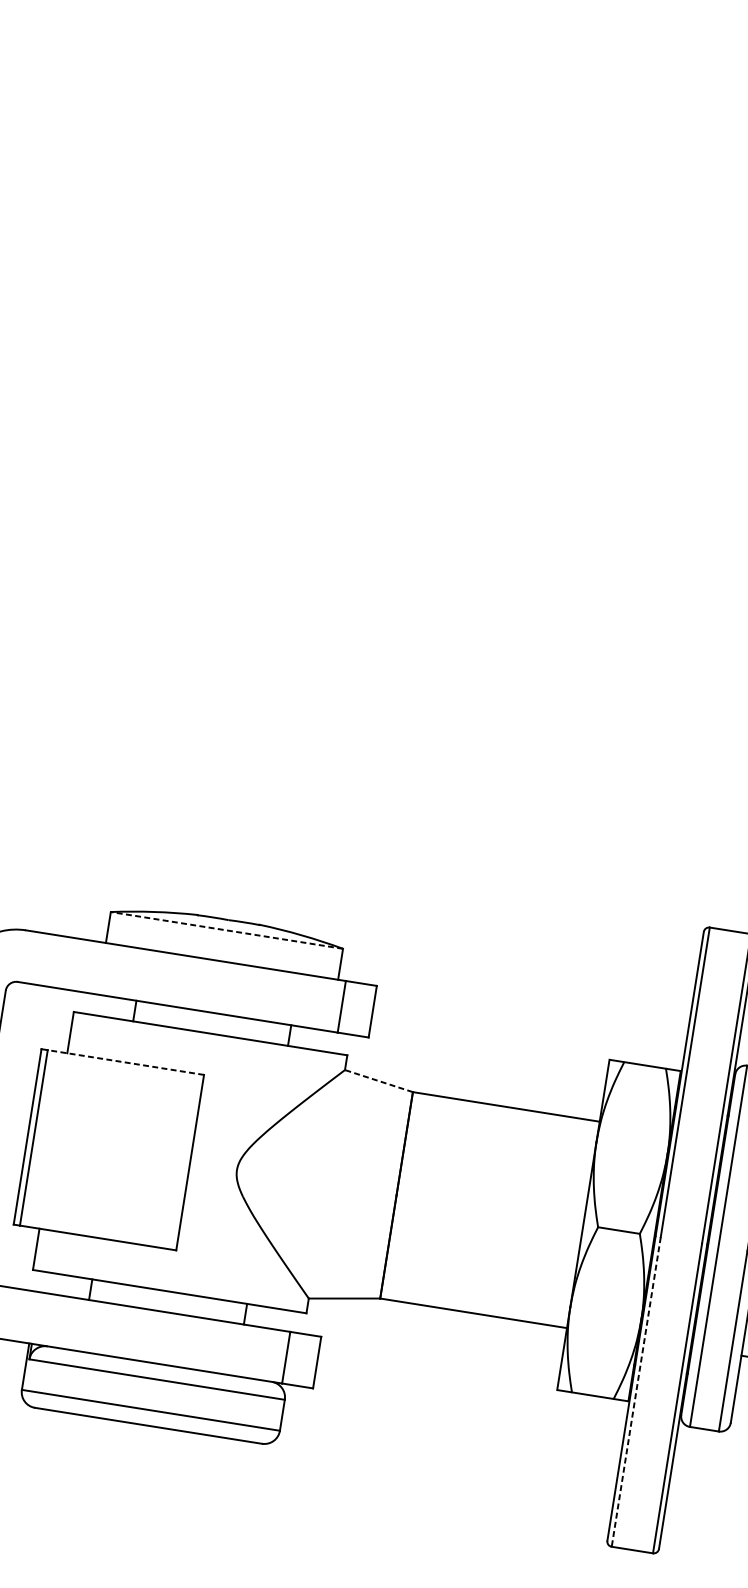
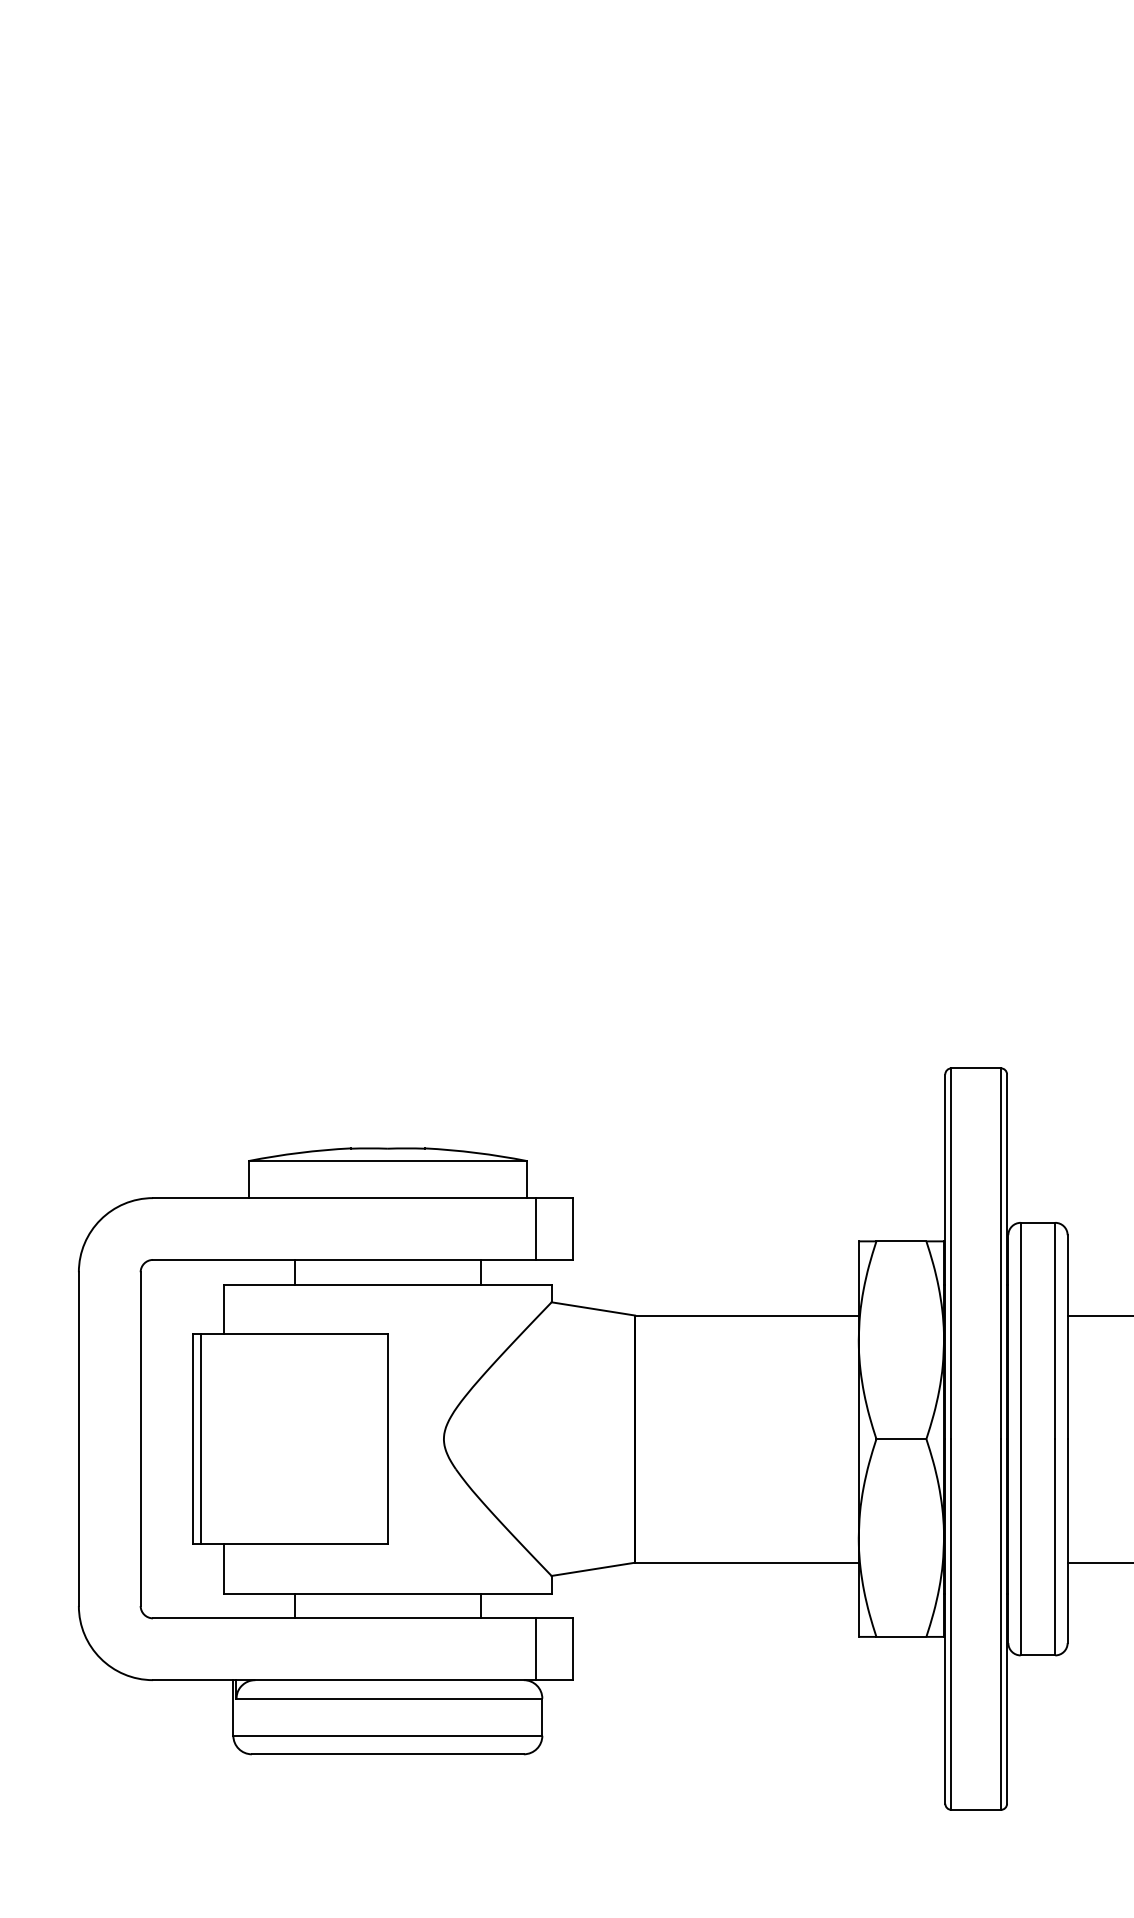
line: (226, 930) -> (387, 1161), dashed -> solid
line: (126, 1062) -> (294, 1334), dashed -> solid
line: (378, 1080) -> (592, 1308), dashed -> solid
line: (636, 1392) -> (951, 1625), dashed -> solid

